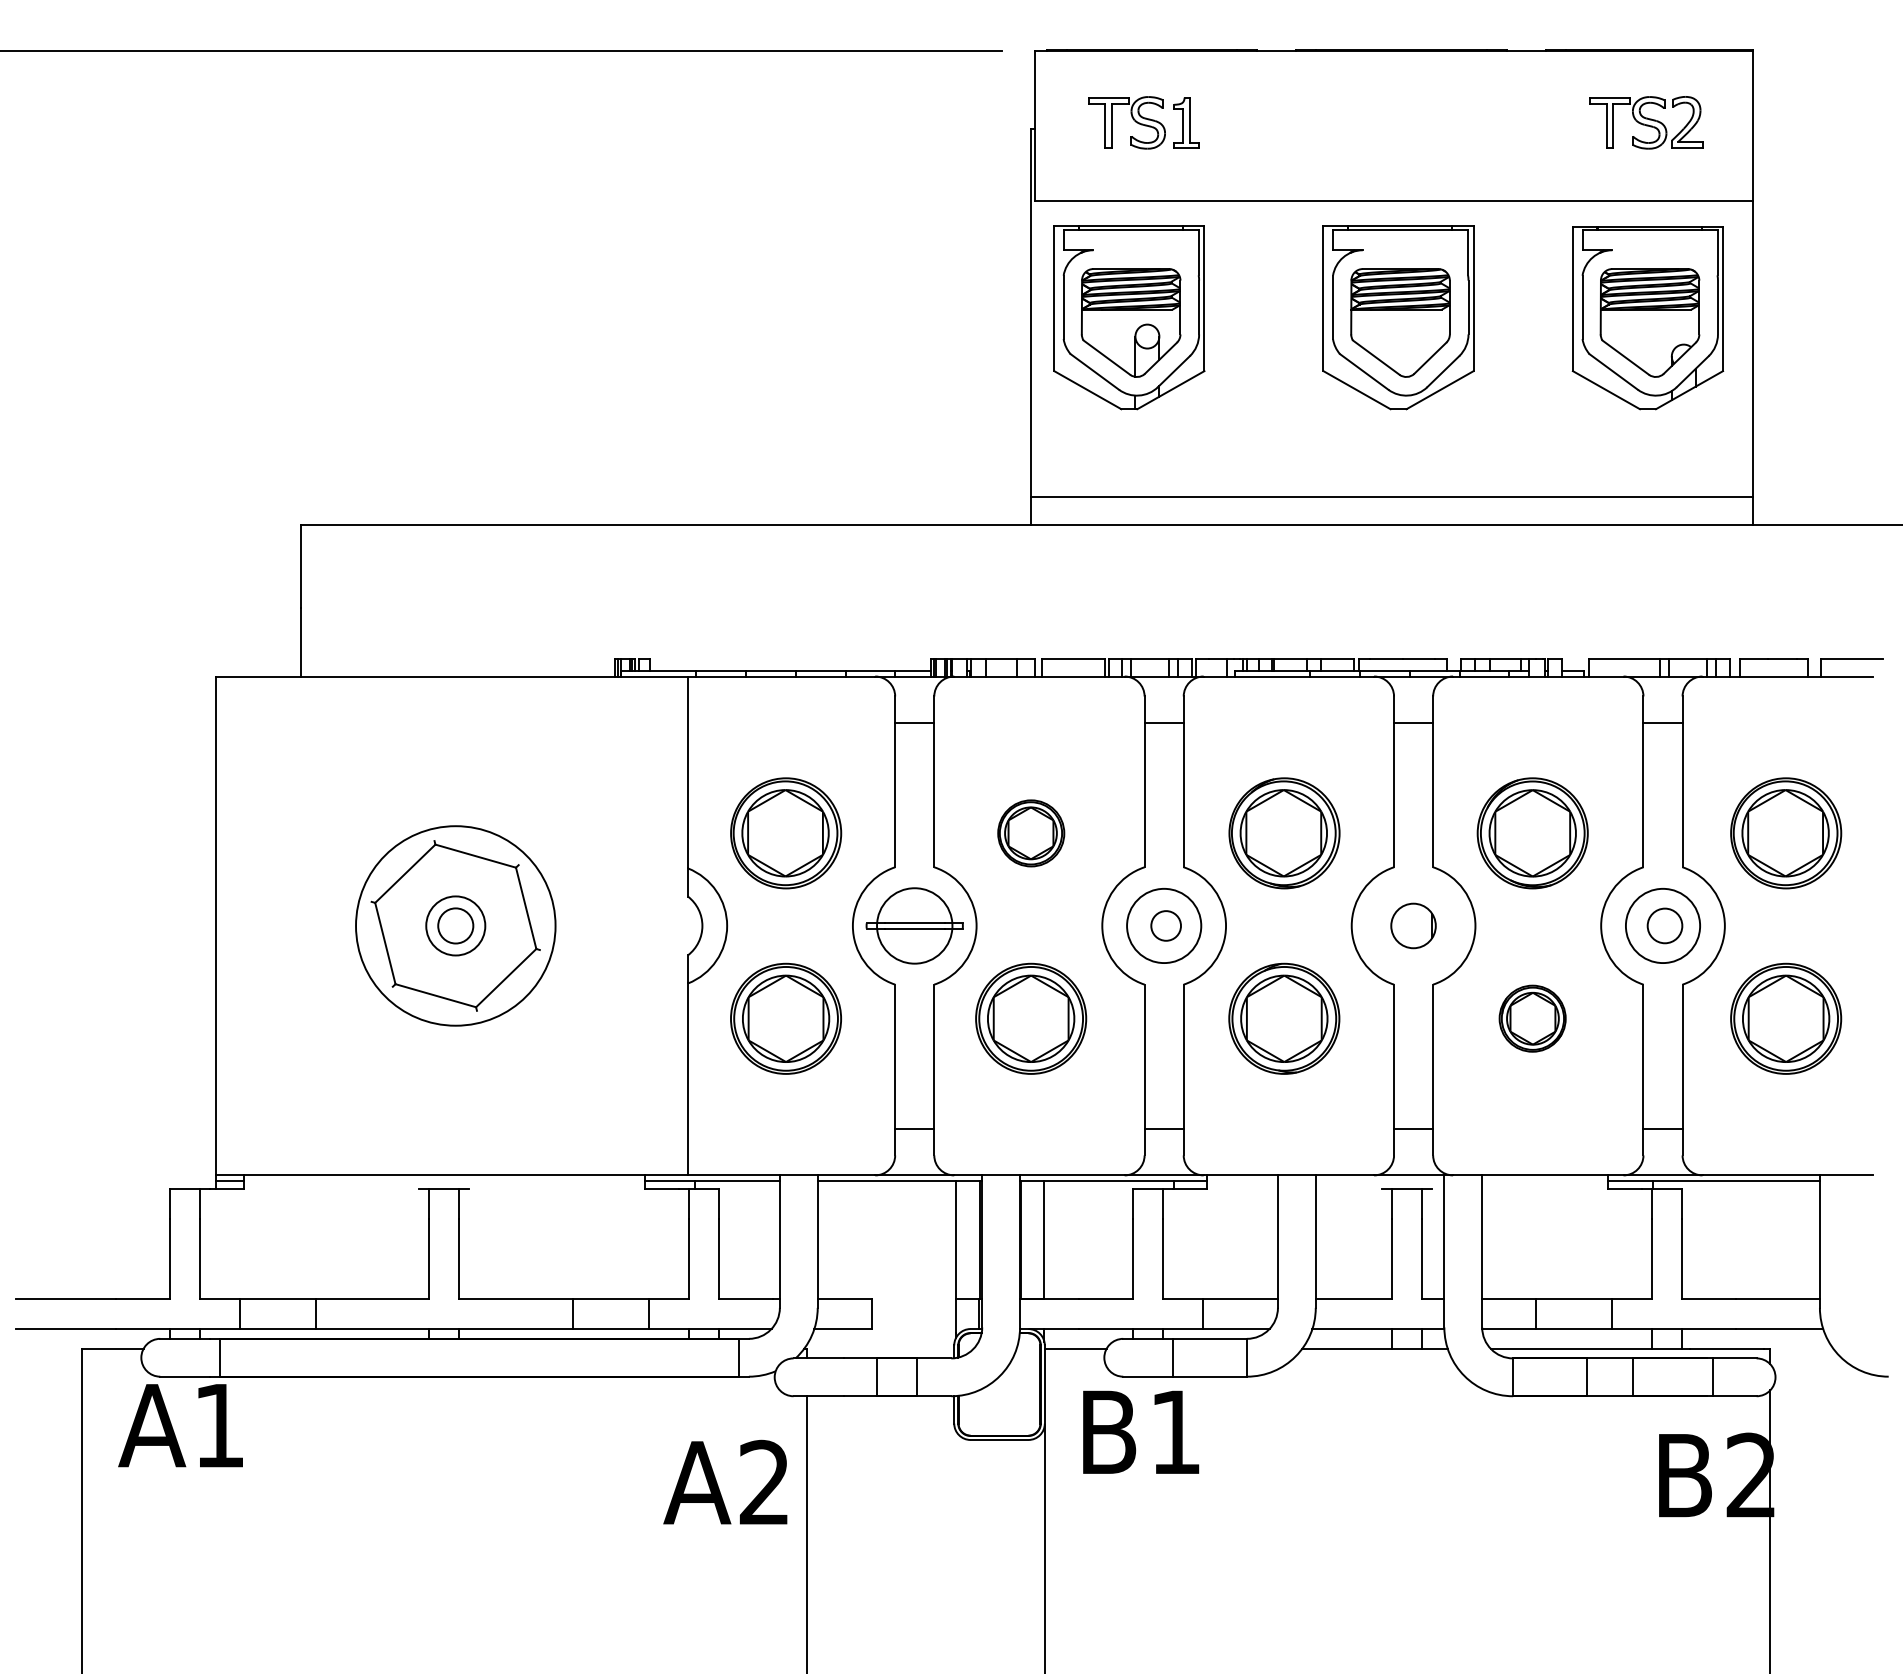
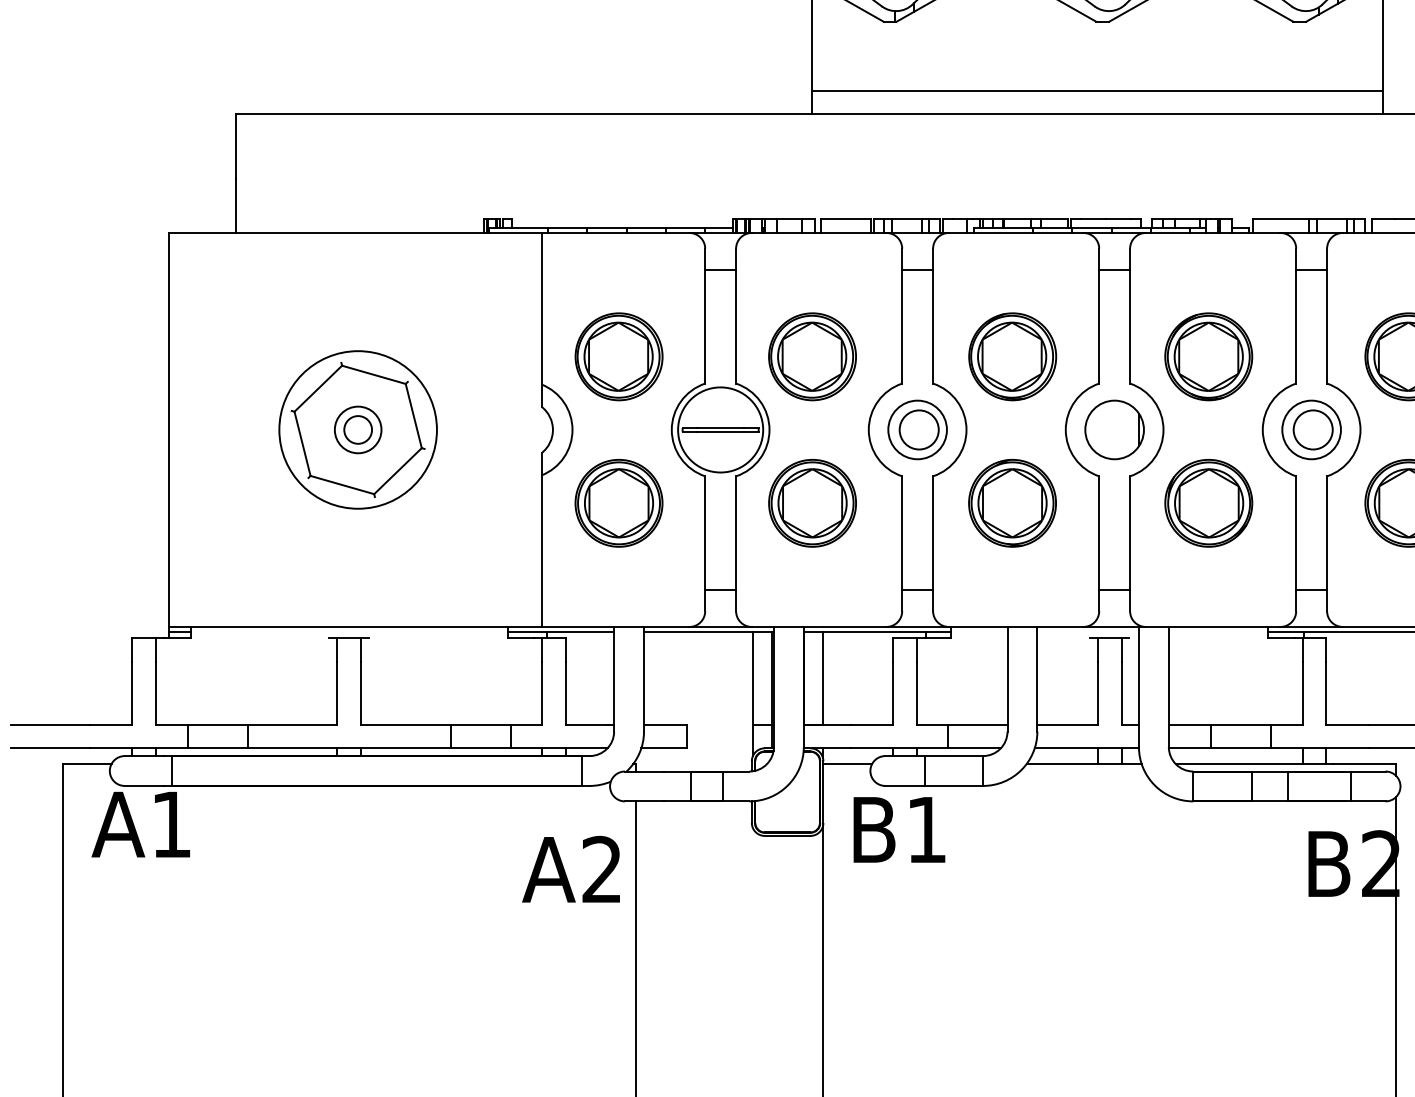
part: (1031, 833) -> (812, 356), size x1.67
circle: (914, 925) -> (720, 429), size x1.43
circle: (1165, 925) -> (918, 429), size x1.67
part: (1413, 925) -> (1114, 429), size x1.67
circle: (1664, 925) -> (1312, 429), size x1.43
part: (1532, 1018) -> (1208, 503), size x1.67

